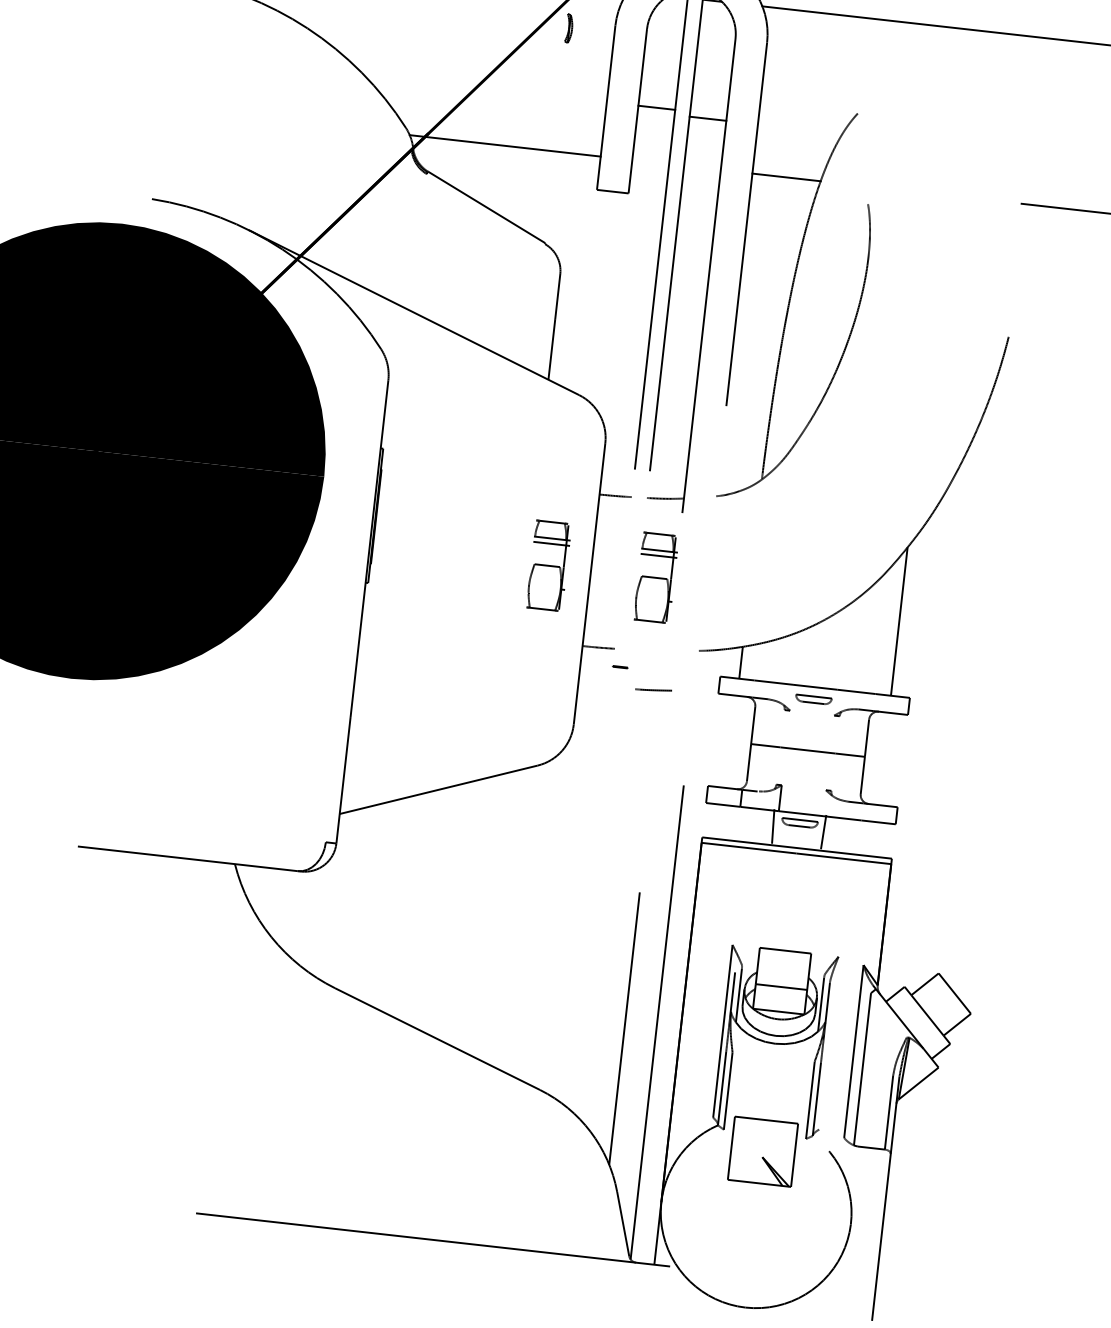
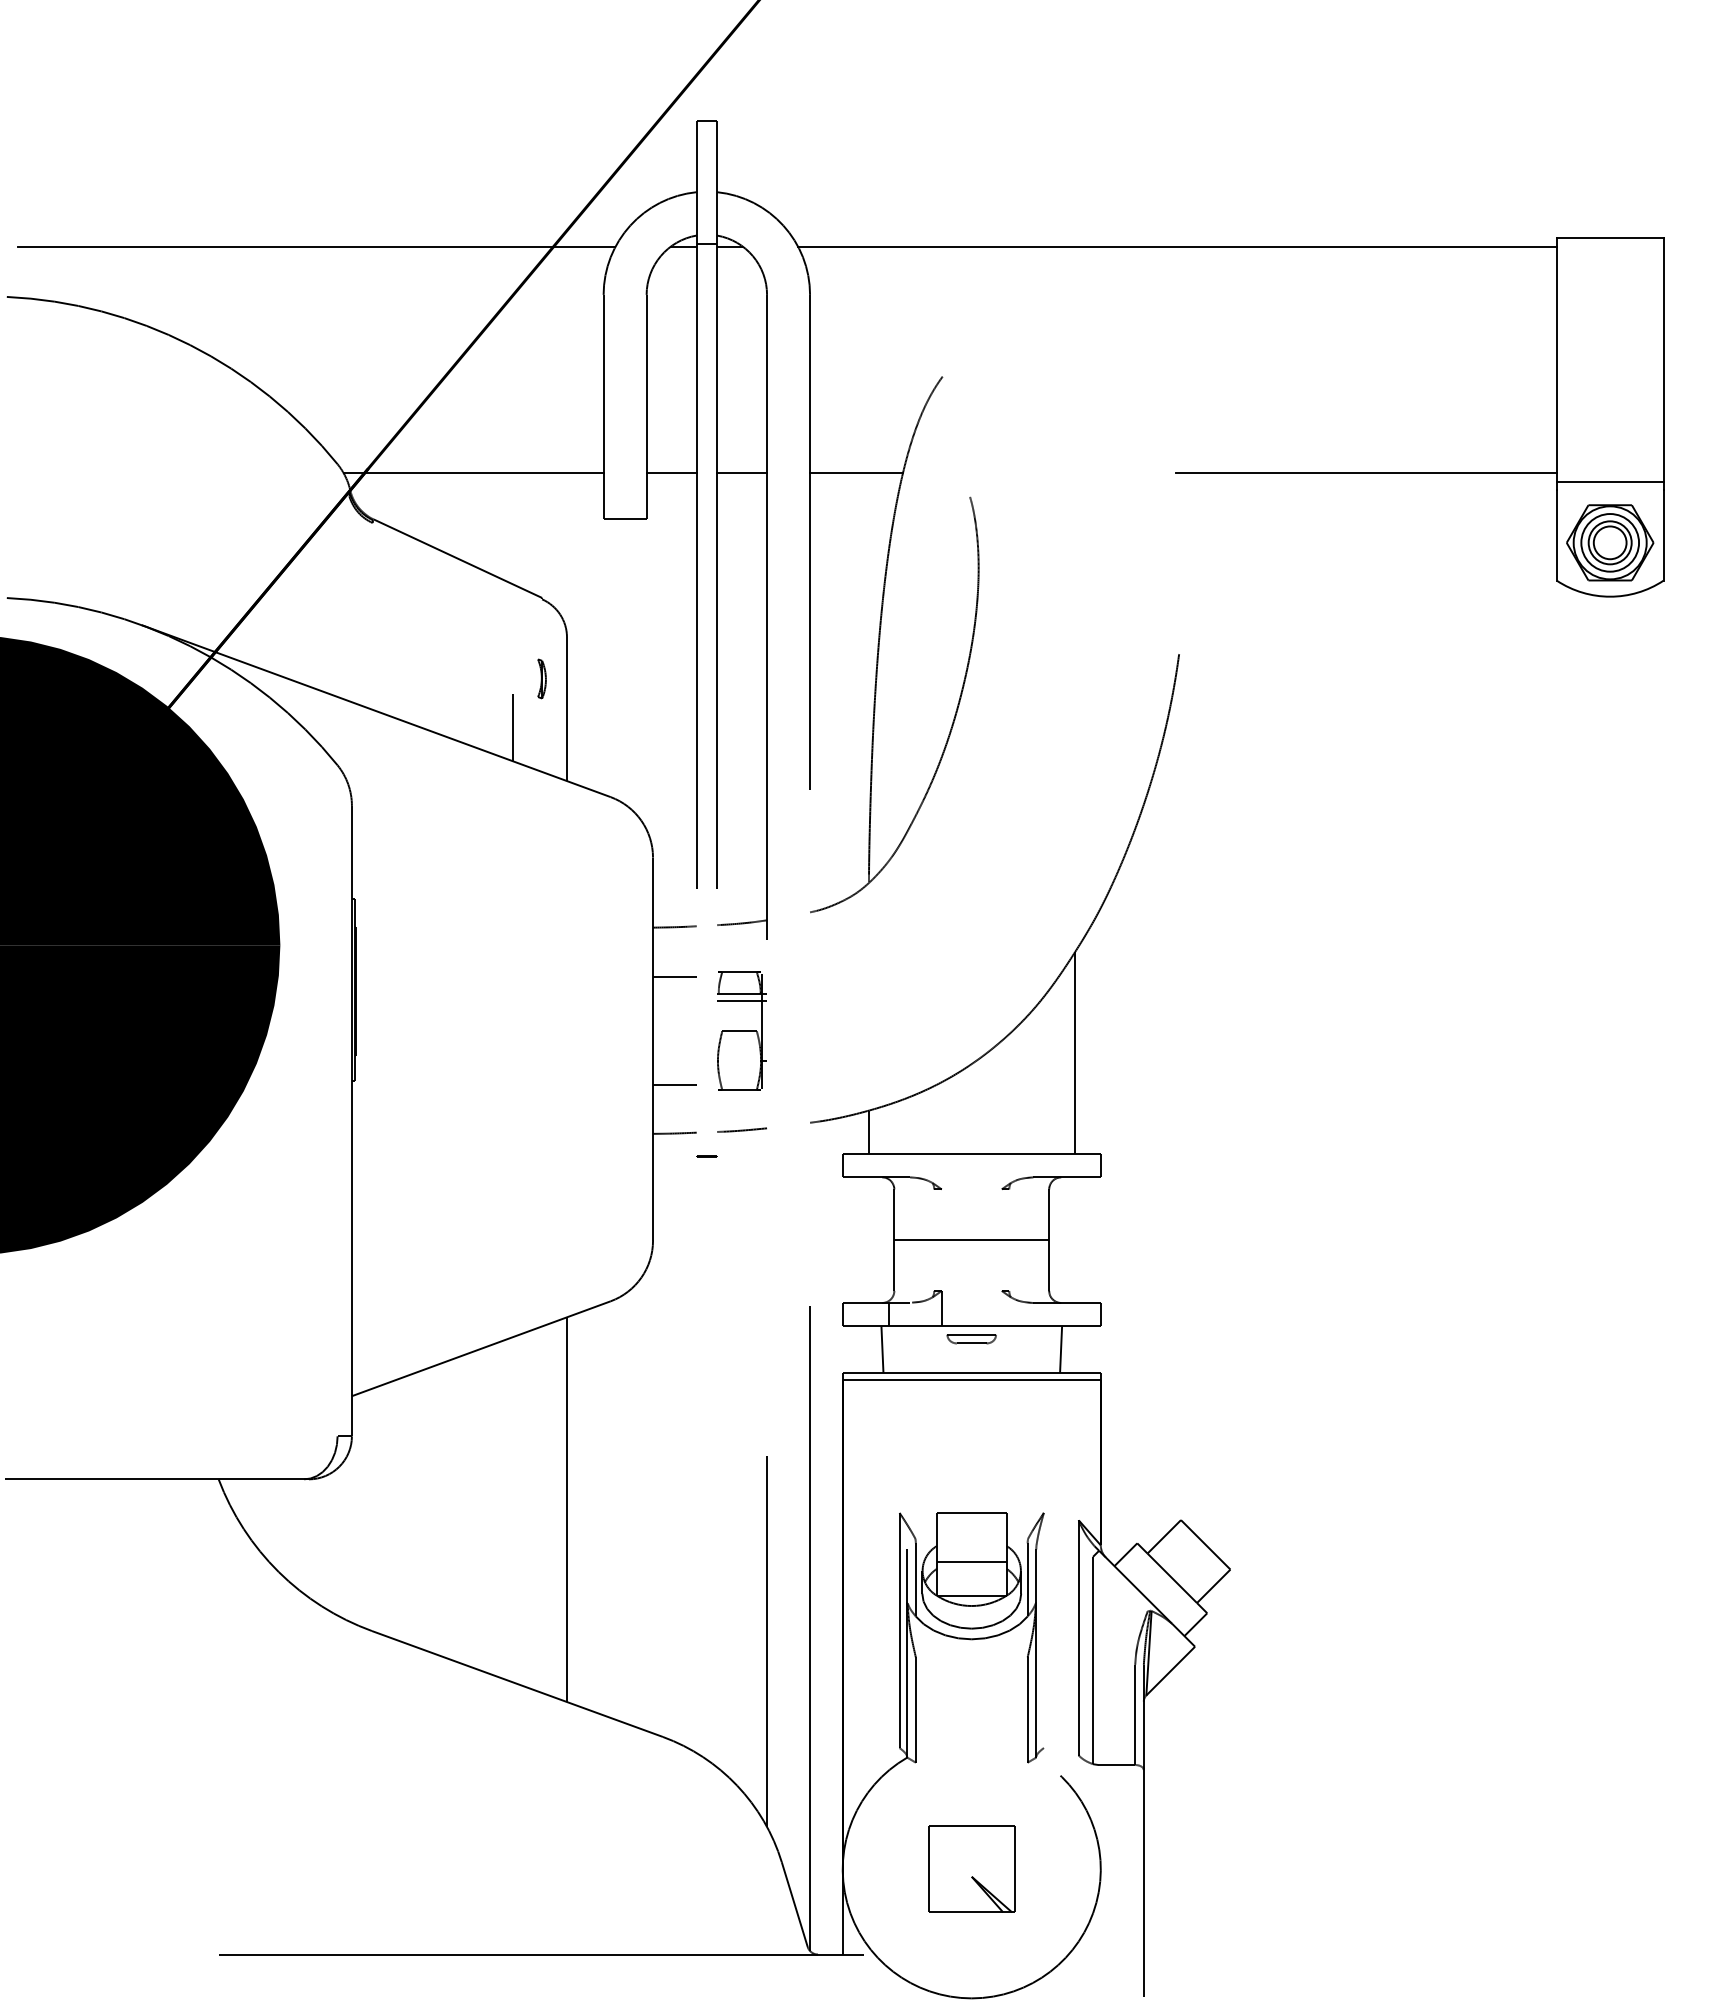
part: (568, 28) -> (541, 678), moved
line: (656, 107) -> (671, 473), moved
line: (708, 118) -> (742, 473), moved
line: (513, 335) -> (513, 727), added
line: (611, 532) -> (674, 977), added
part: (548, 565) -> (595, 1030), removed
line: (602, 611) -> (674, 1084), added
line: (653, 689) -> (741, 1129), moved
part: (813, 699) -> (971, 1171), removed
line: (773, 826) -> (882, 1349), moved
line: (823, 832) -> (1061, 1349), moved
line: (488, 915) -> (567, 1509), added
part: (762, 1151) -> (971, 1868), moved

